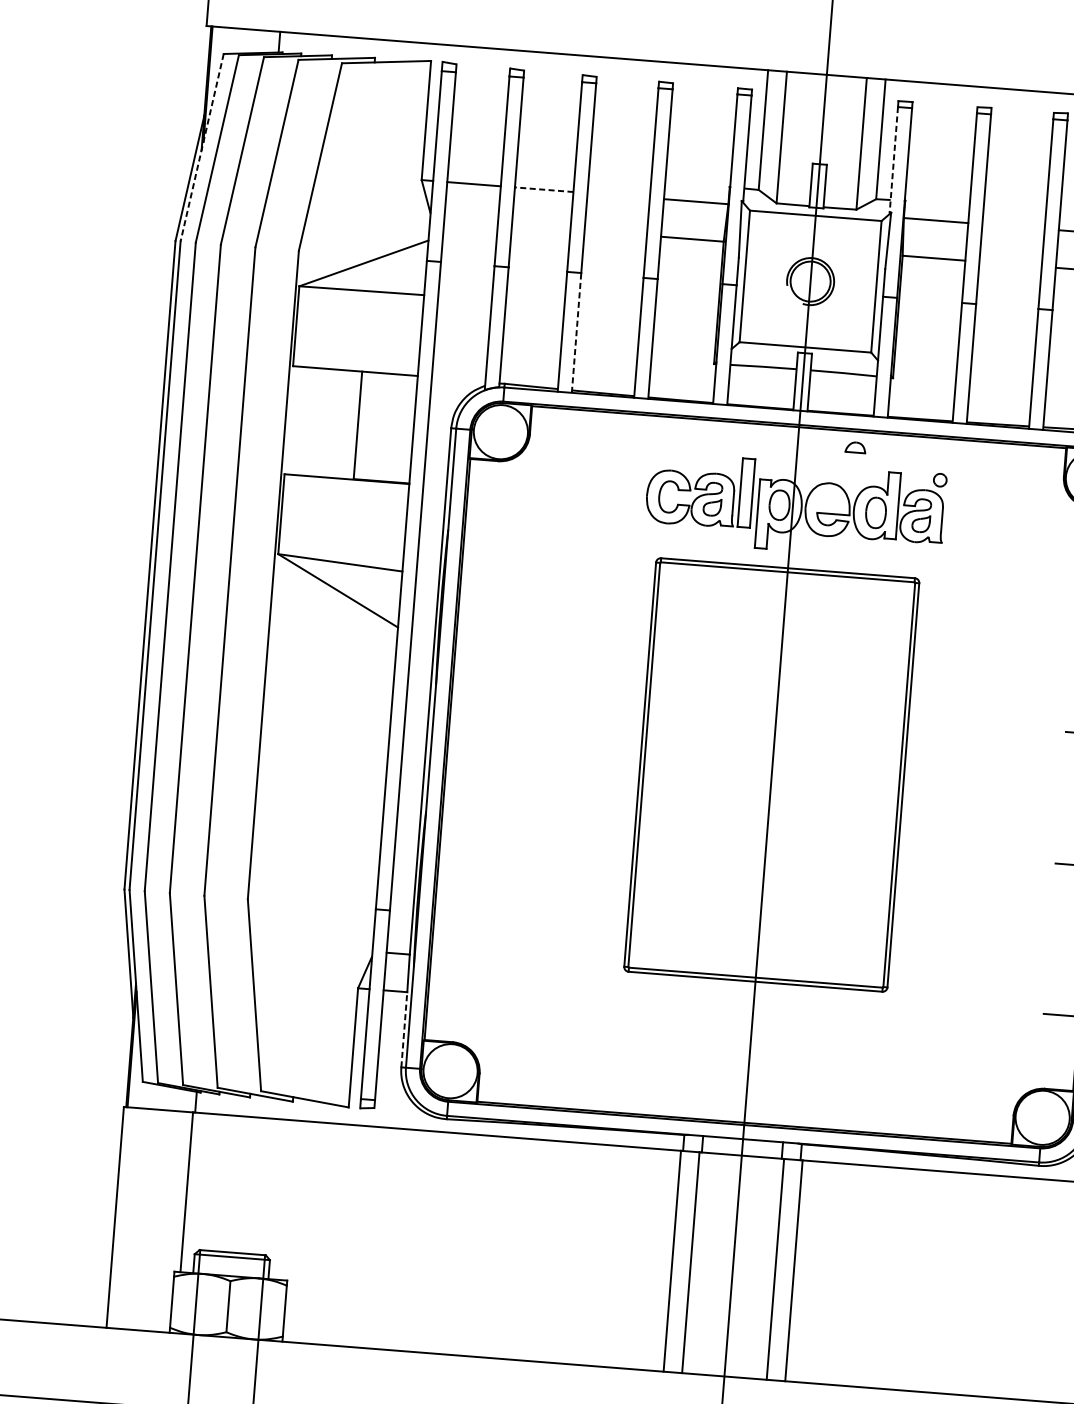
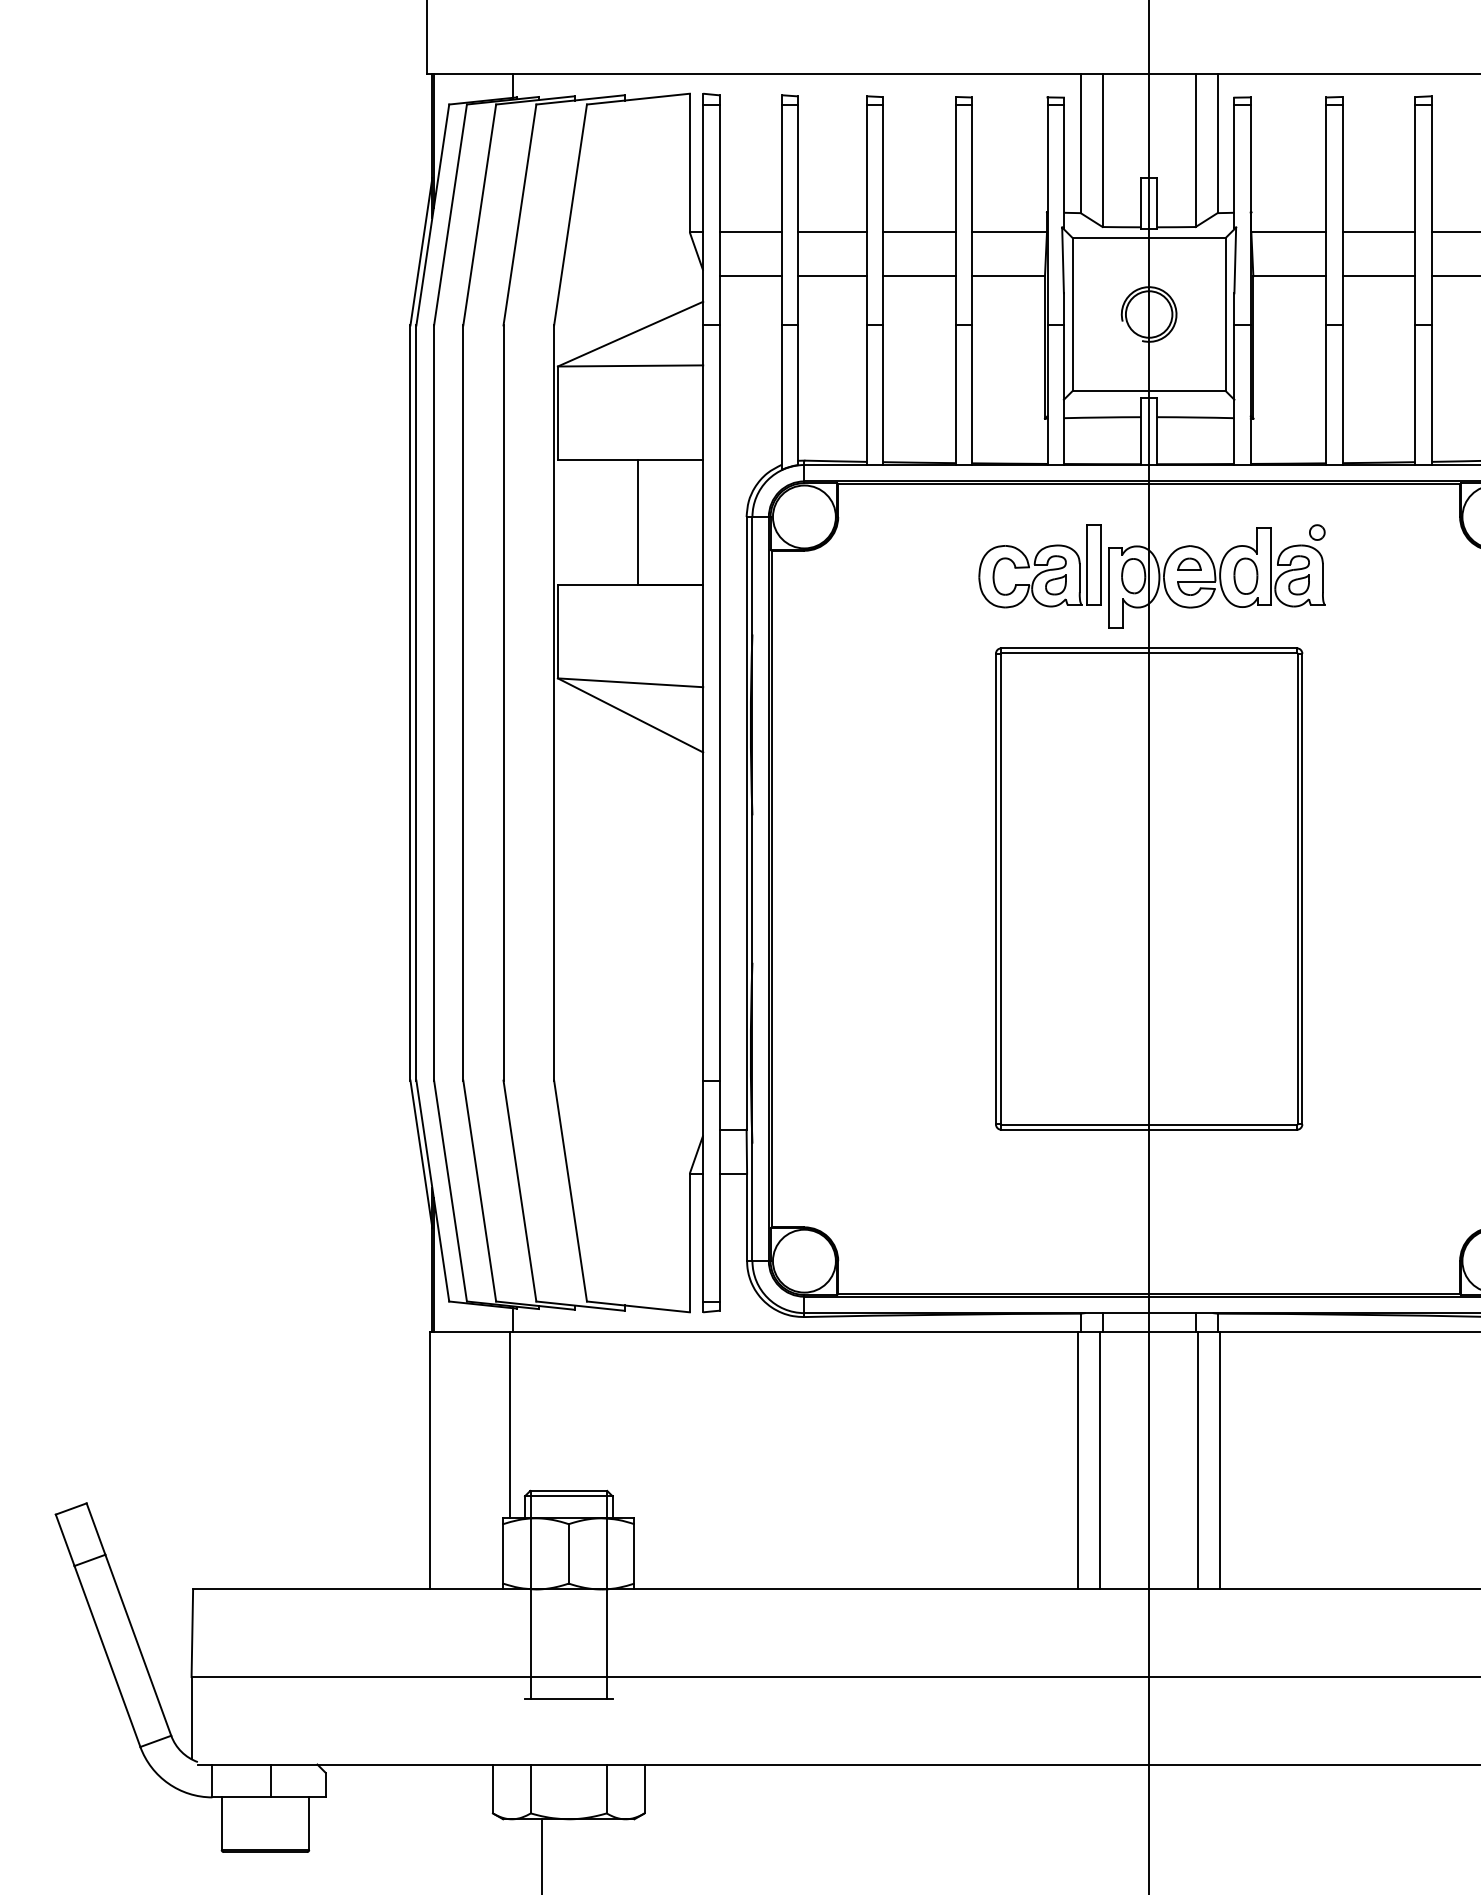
line: (201, 148) -> (432, 215), dashed -> solid
line: (893, 160) -> (1234, 166), dashed -> solid
line: (544, 189) -> (832, 232), dashed -> solid
line: (618, 195) -> (918, 232), added
line: (470, 222) -> (750, 276), added
line: (1013, 226) -> (1378, 232), added
line: (541, 227) -> (832, 276), added
line: (615, 233) -> (918, 276), added
line: (1010, 264) -> (1378, 276), added
line: (576, 333) -> (882, 395), dashed -> solid
part: (855, 446) -> (1189, 563), moved
line: (404, 1029) -> (747, 1217), dashed -> solid

